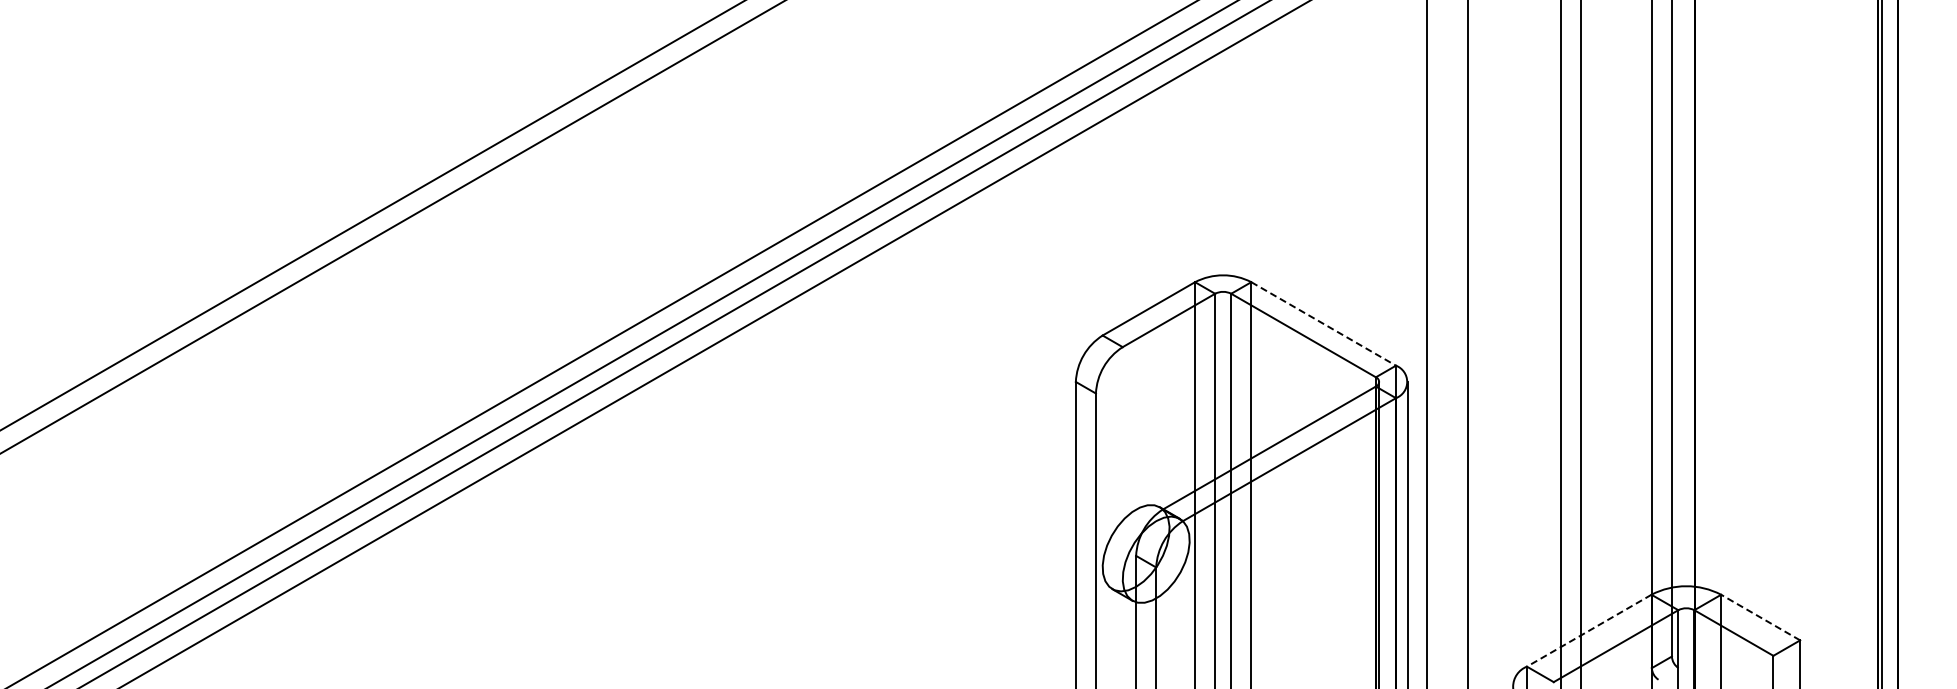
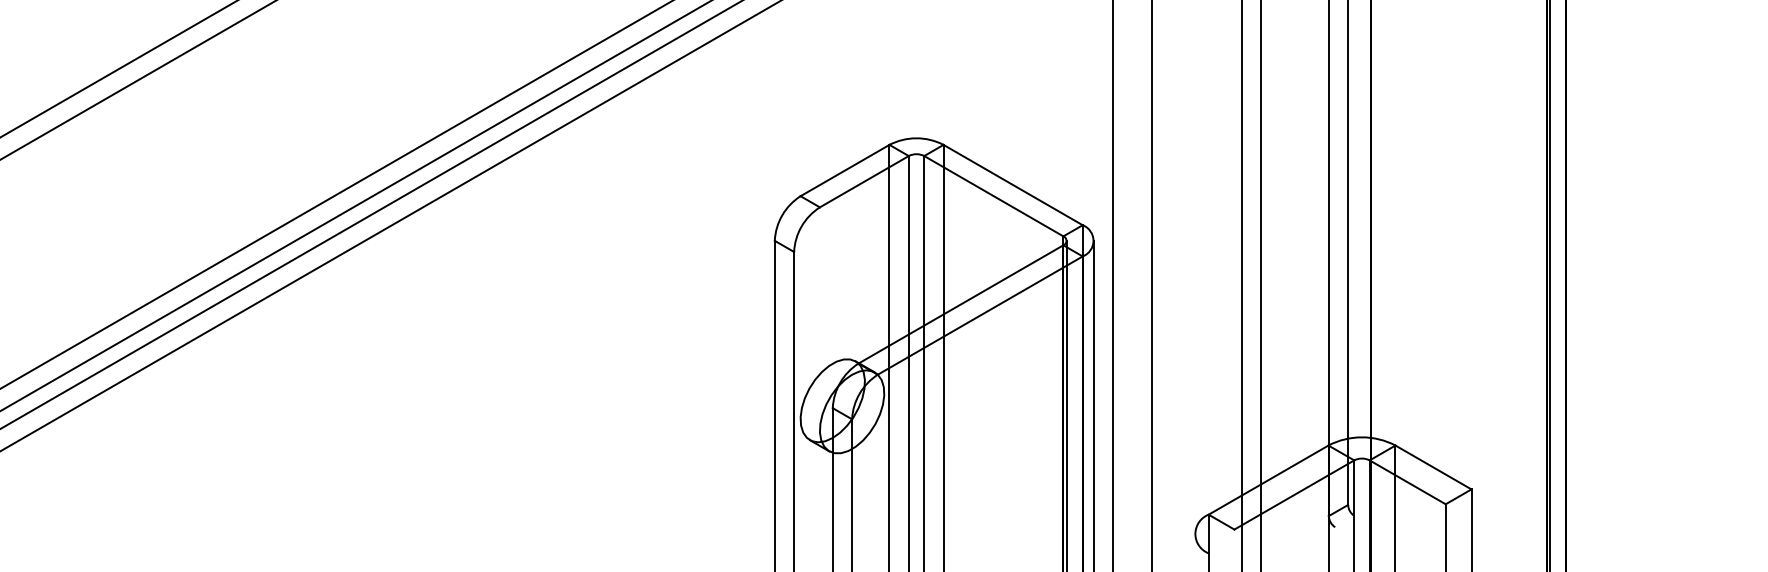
line: (1323, 323) -> (1012, 184), dashed -> solid
line: (1760, 617) -> (1433, 467), dashed -> solid
line: (1589, 630) -> (1268, 479), dashed -> solid

